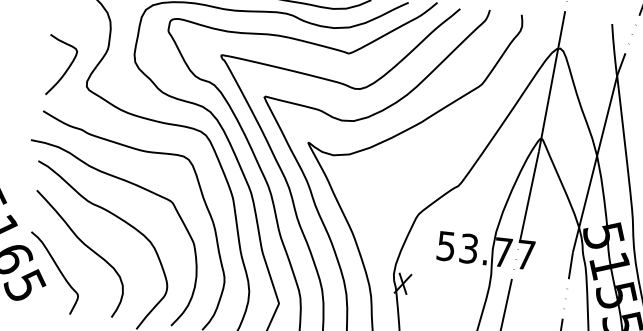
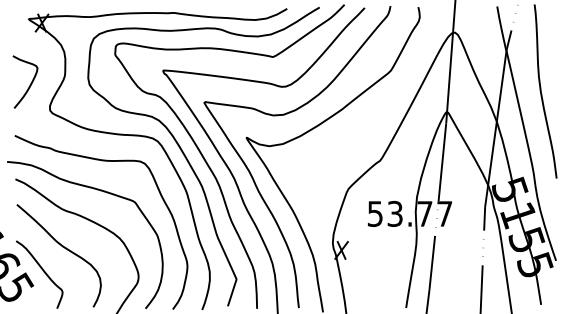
curve: (67, 68) -> (30, 83), moved

